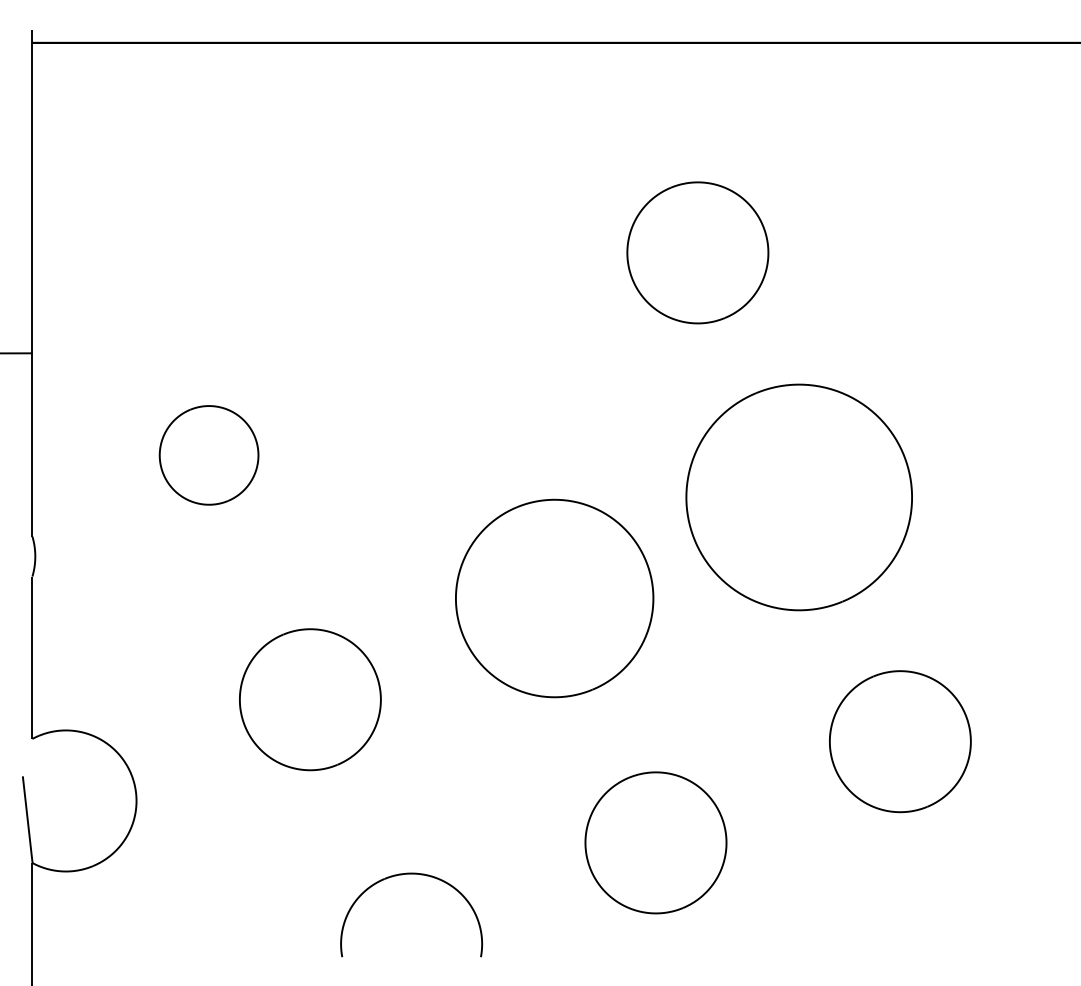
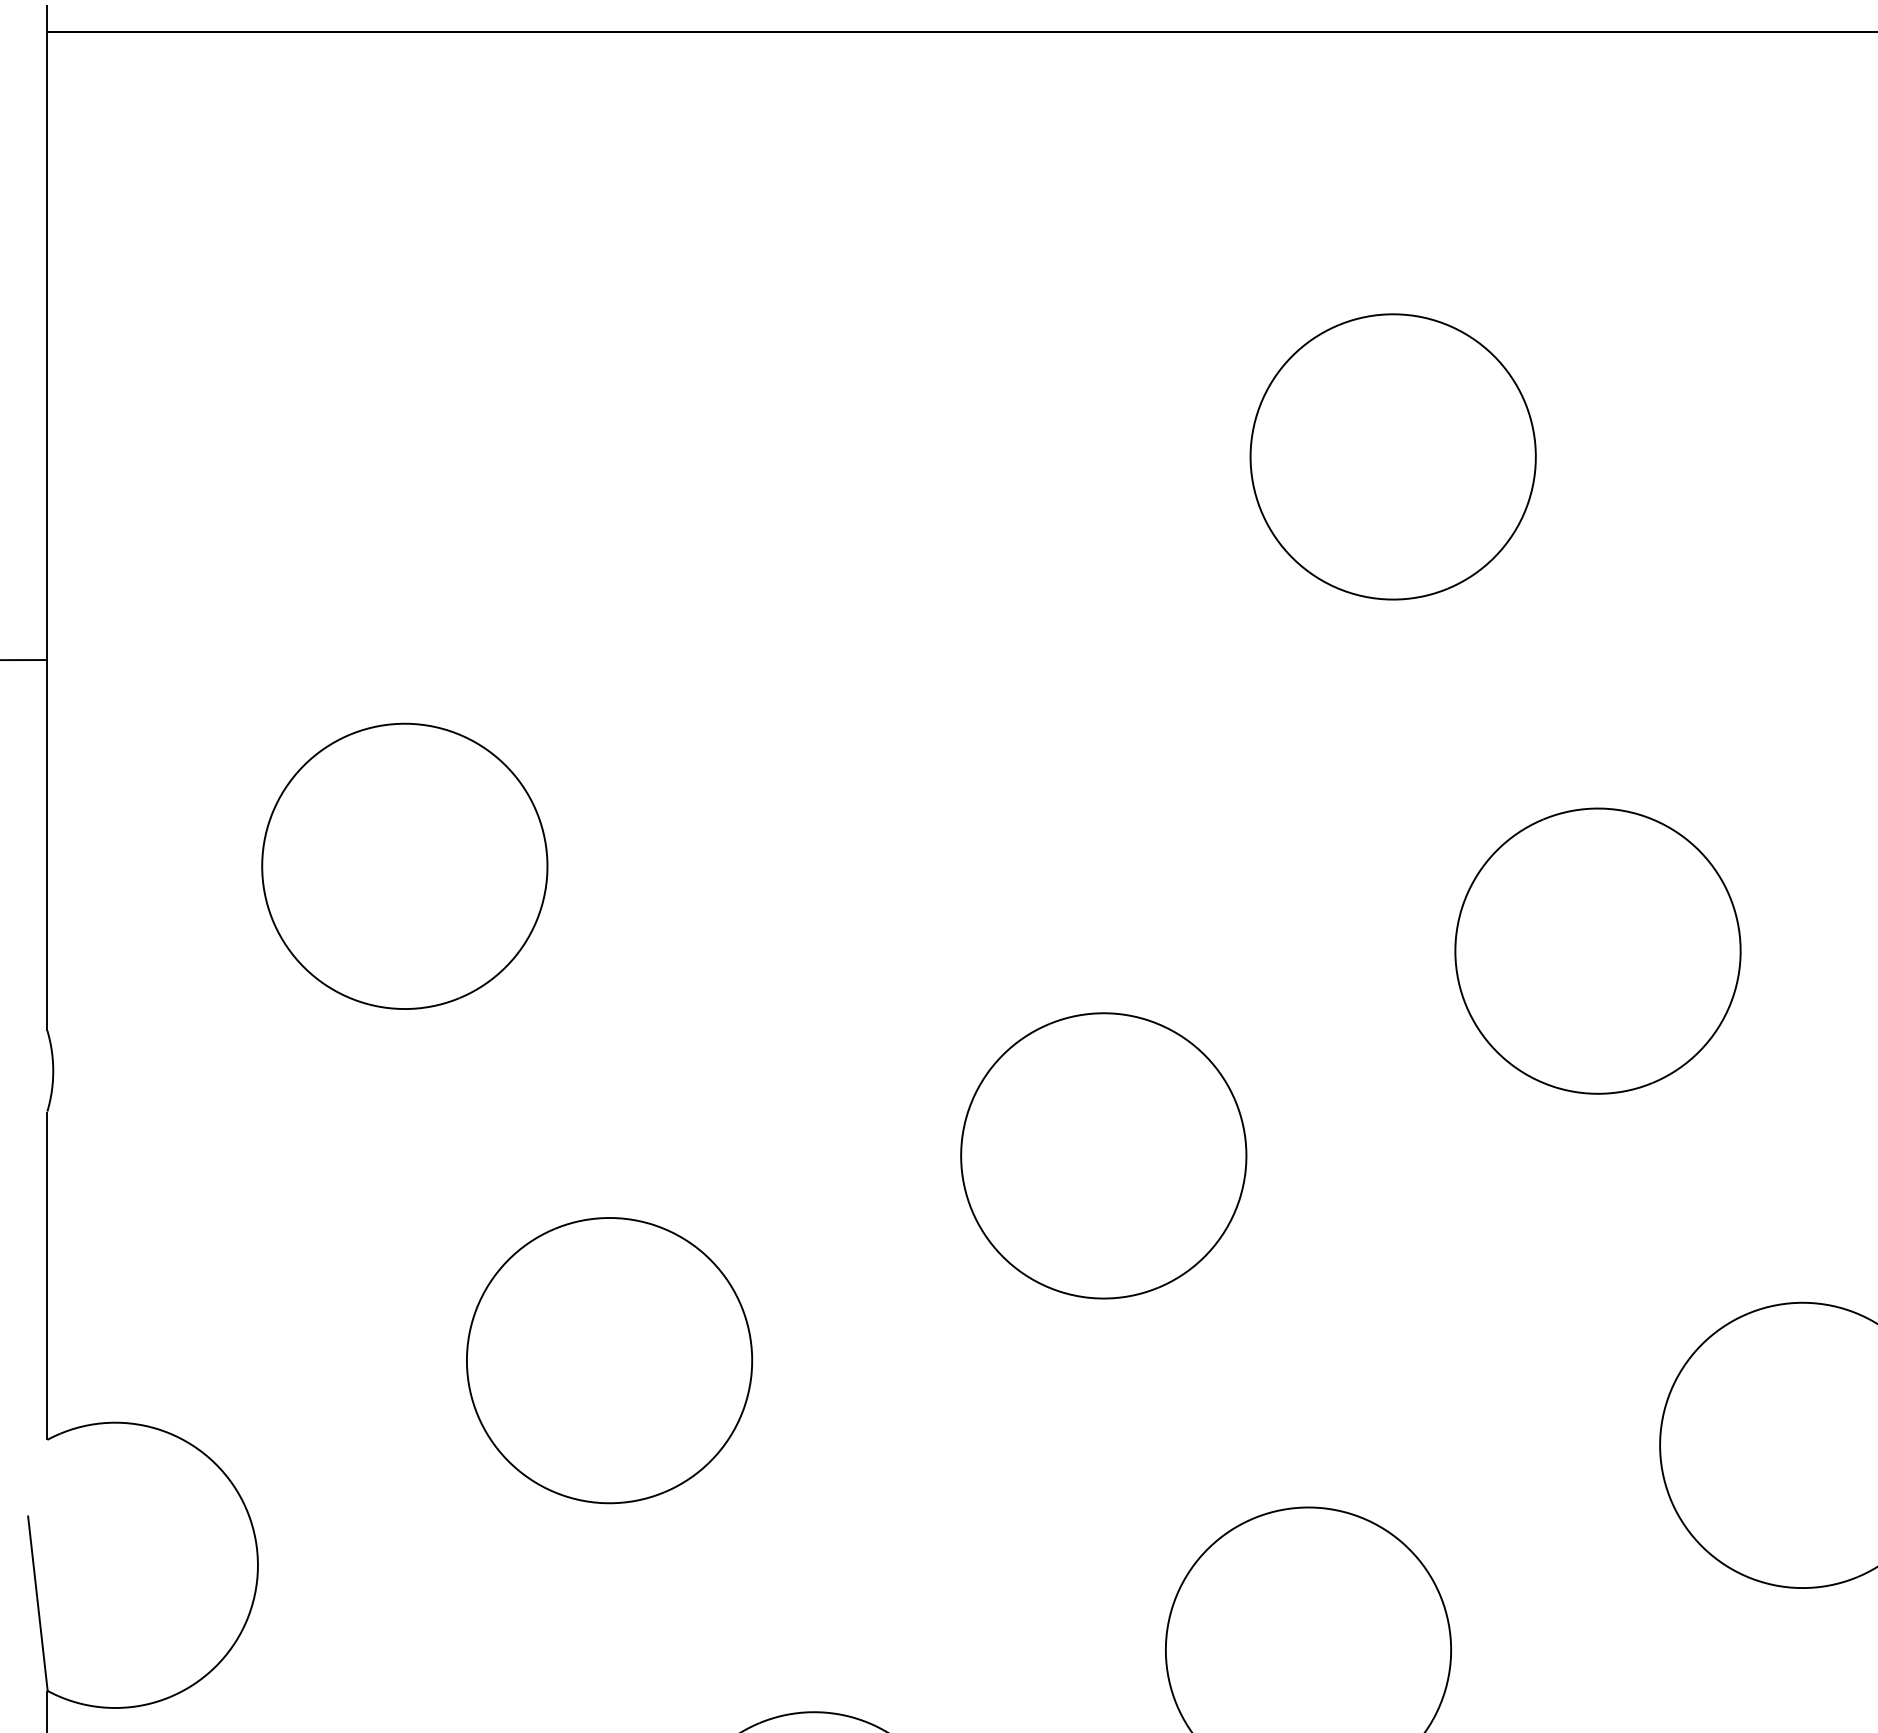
part: (208, 455) -> (403, 866), size x1.43
part: (798, 496) -> (1596, 949), size x0.62
part: (554, 598) -> (1103, 1155), size x0.71

